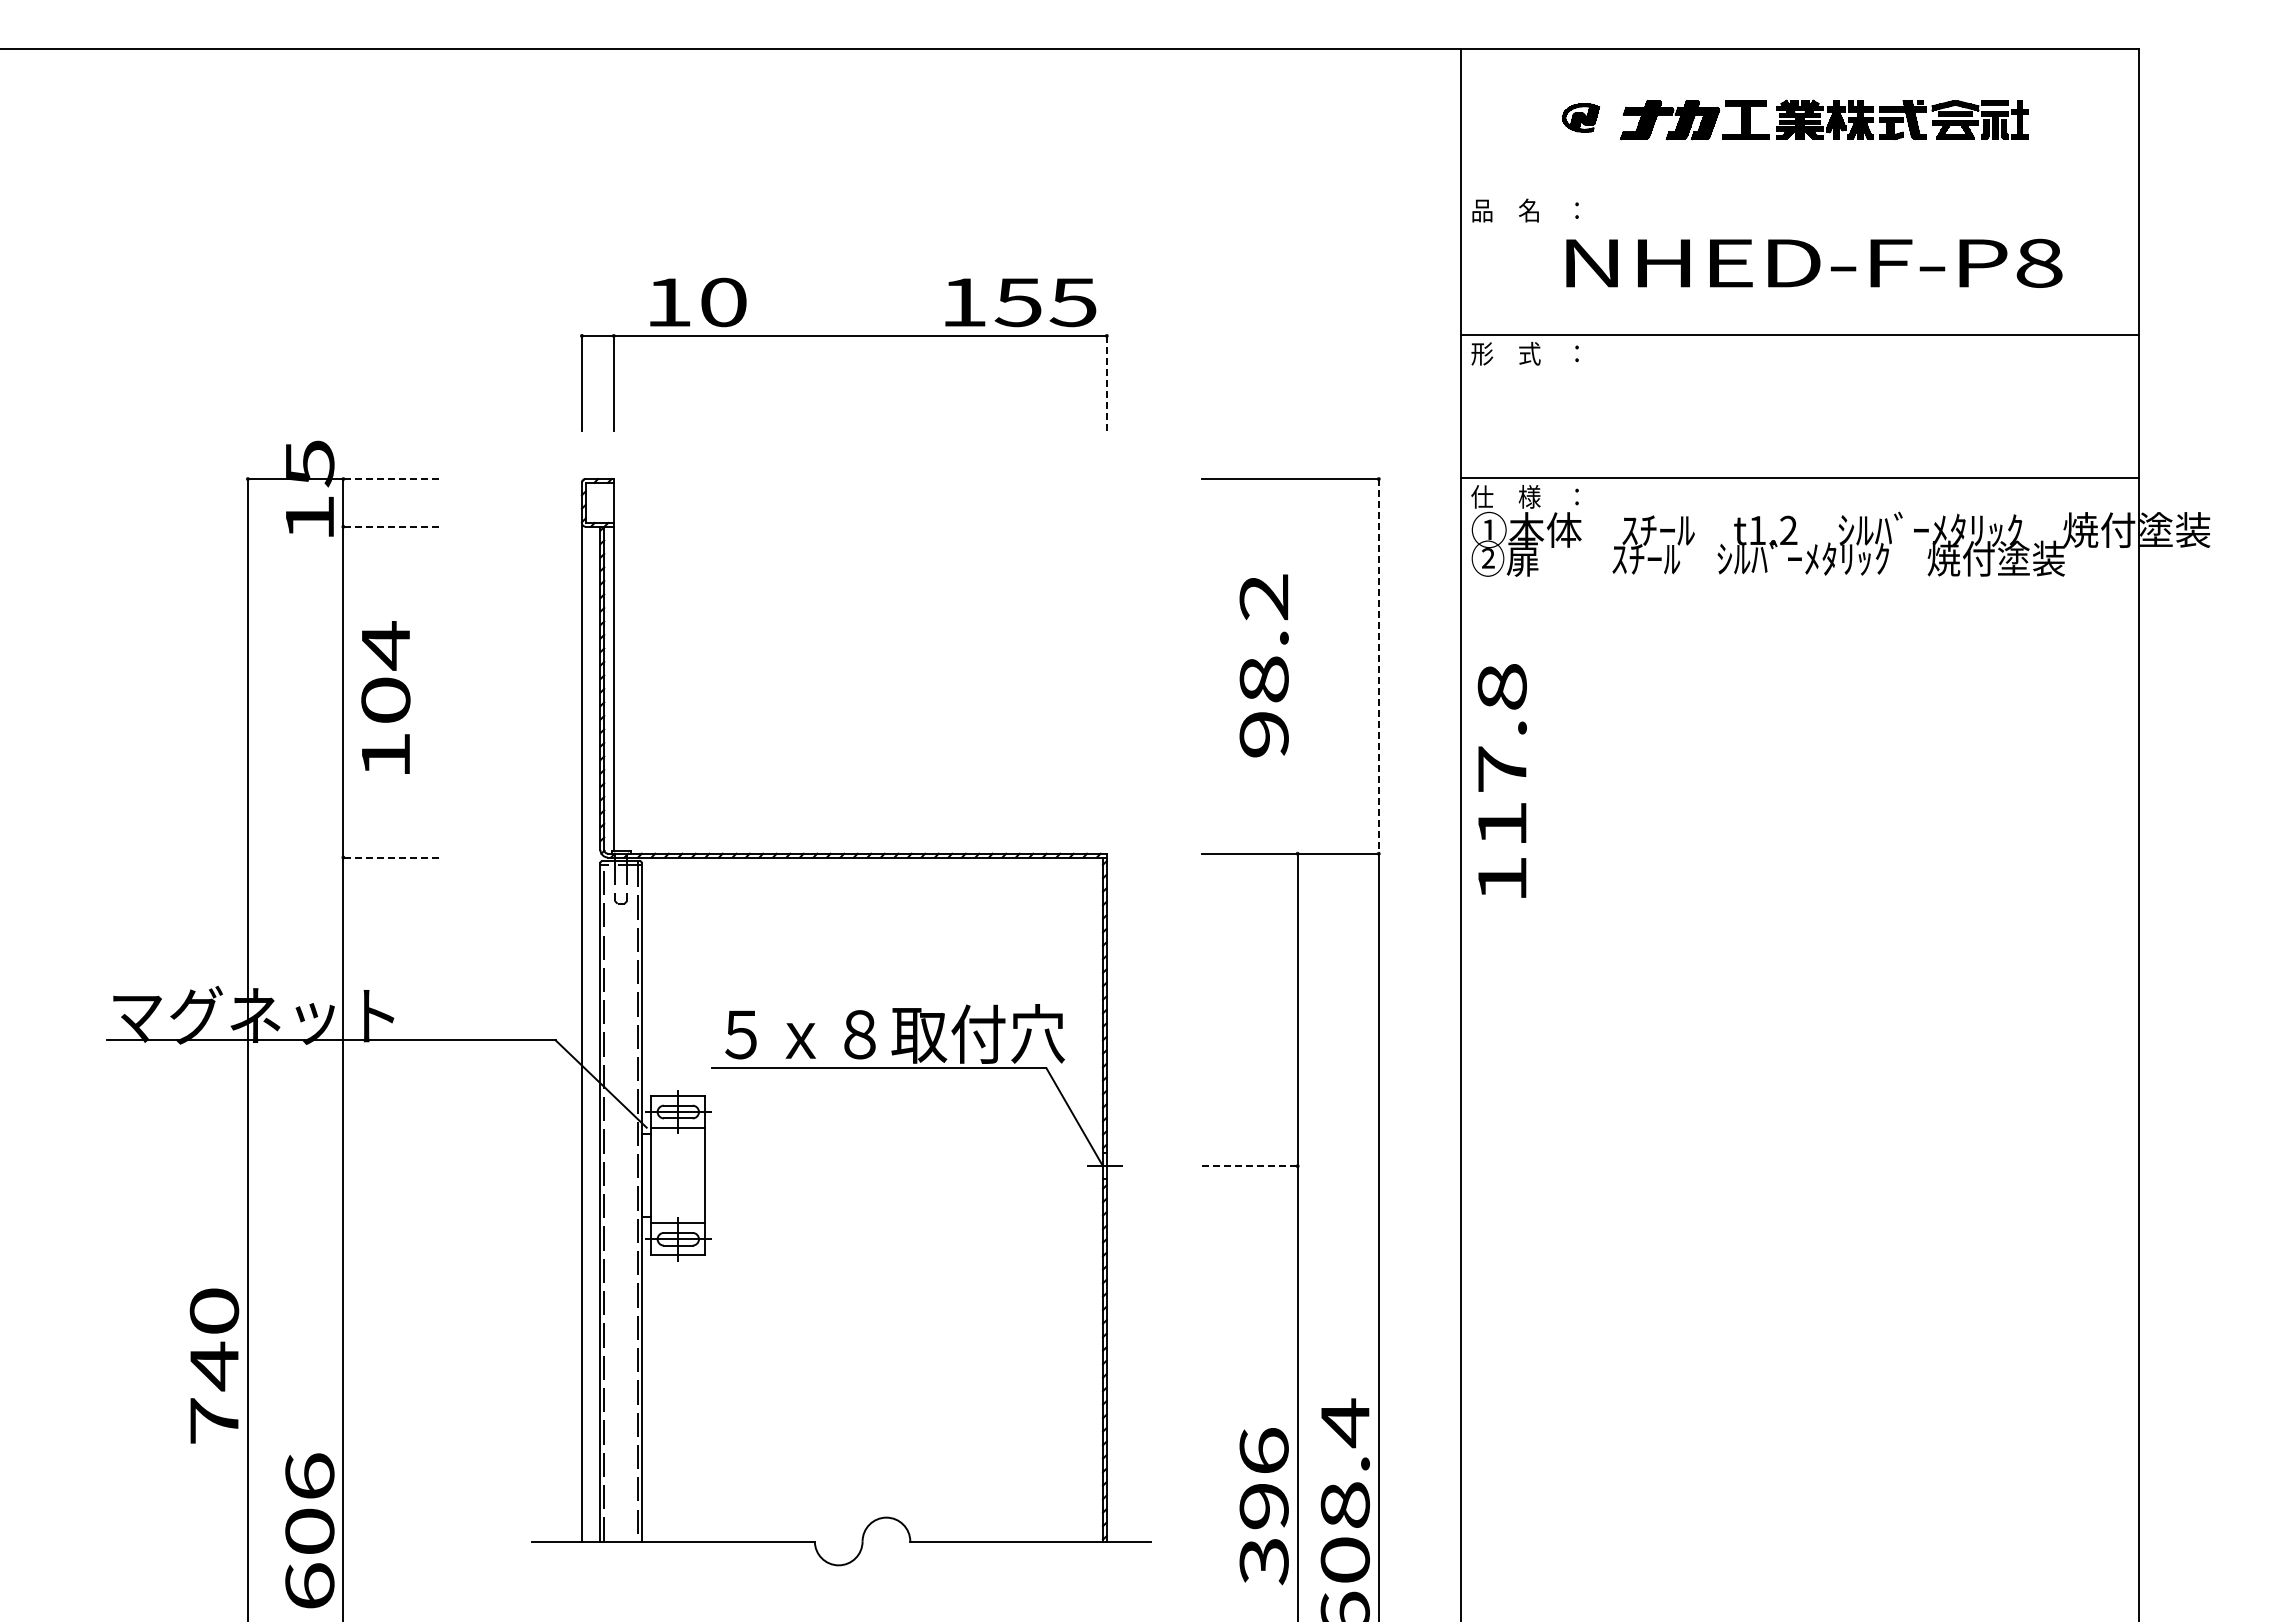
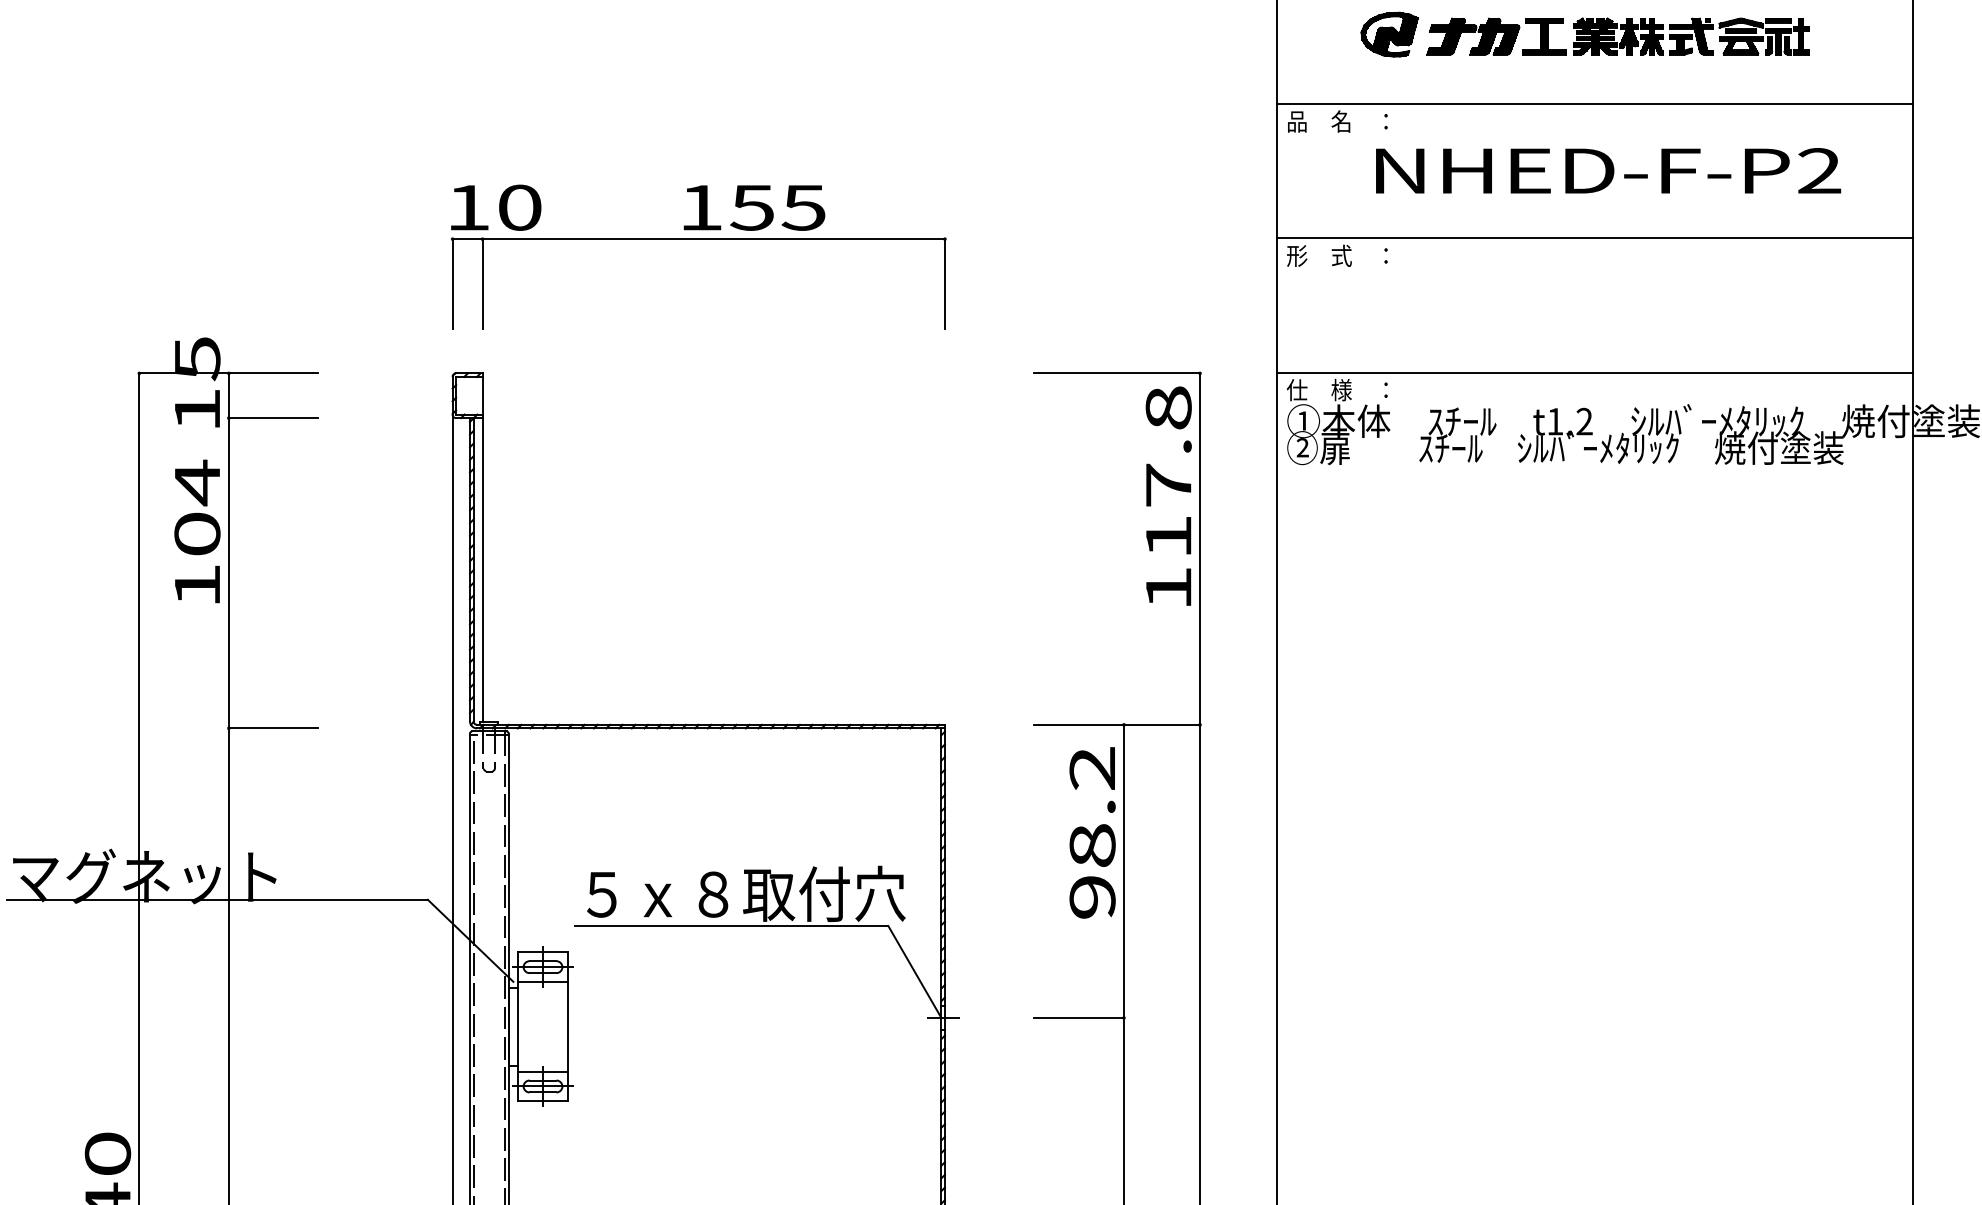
part: (1580, 117) -> (1389, 34), size x1.67
line: (1799, 191) -> (1594, 103), added
text: (2039, 262) -> (1819, 170), NHED-F-P8 -> NHED-F-P2
text: (698, 302) -> (496, 207), moved
text: (1020, 302) -> (754, 207), moved
line: (1106, 383) -> (944, 283), dashed -> solid
line: (391, 479) -> (274, 373), dashed -> solid
line: (391, 526) -> (274, 417), dashed -> solid
text: (1263, 665) -> (1091, 832), moved
line: (1378, 666) -> (1199, 549), dashed -> solid
text: (385, 697) -> (197, 531), moved
text: (1501, 780) -> (1167, 495), moved
line: (391, 857) -> (274, 728), dashed -> solid
line: (1249, 1166) -> (1078, 1018), dashed -> solid

